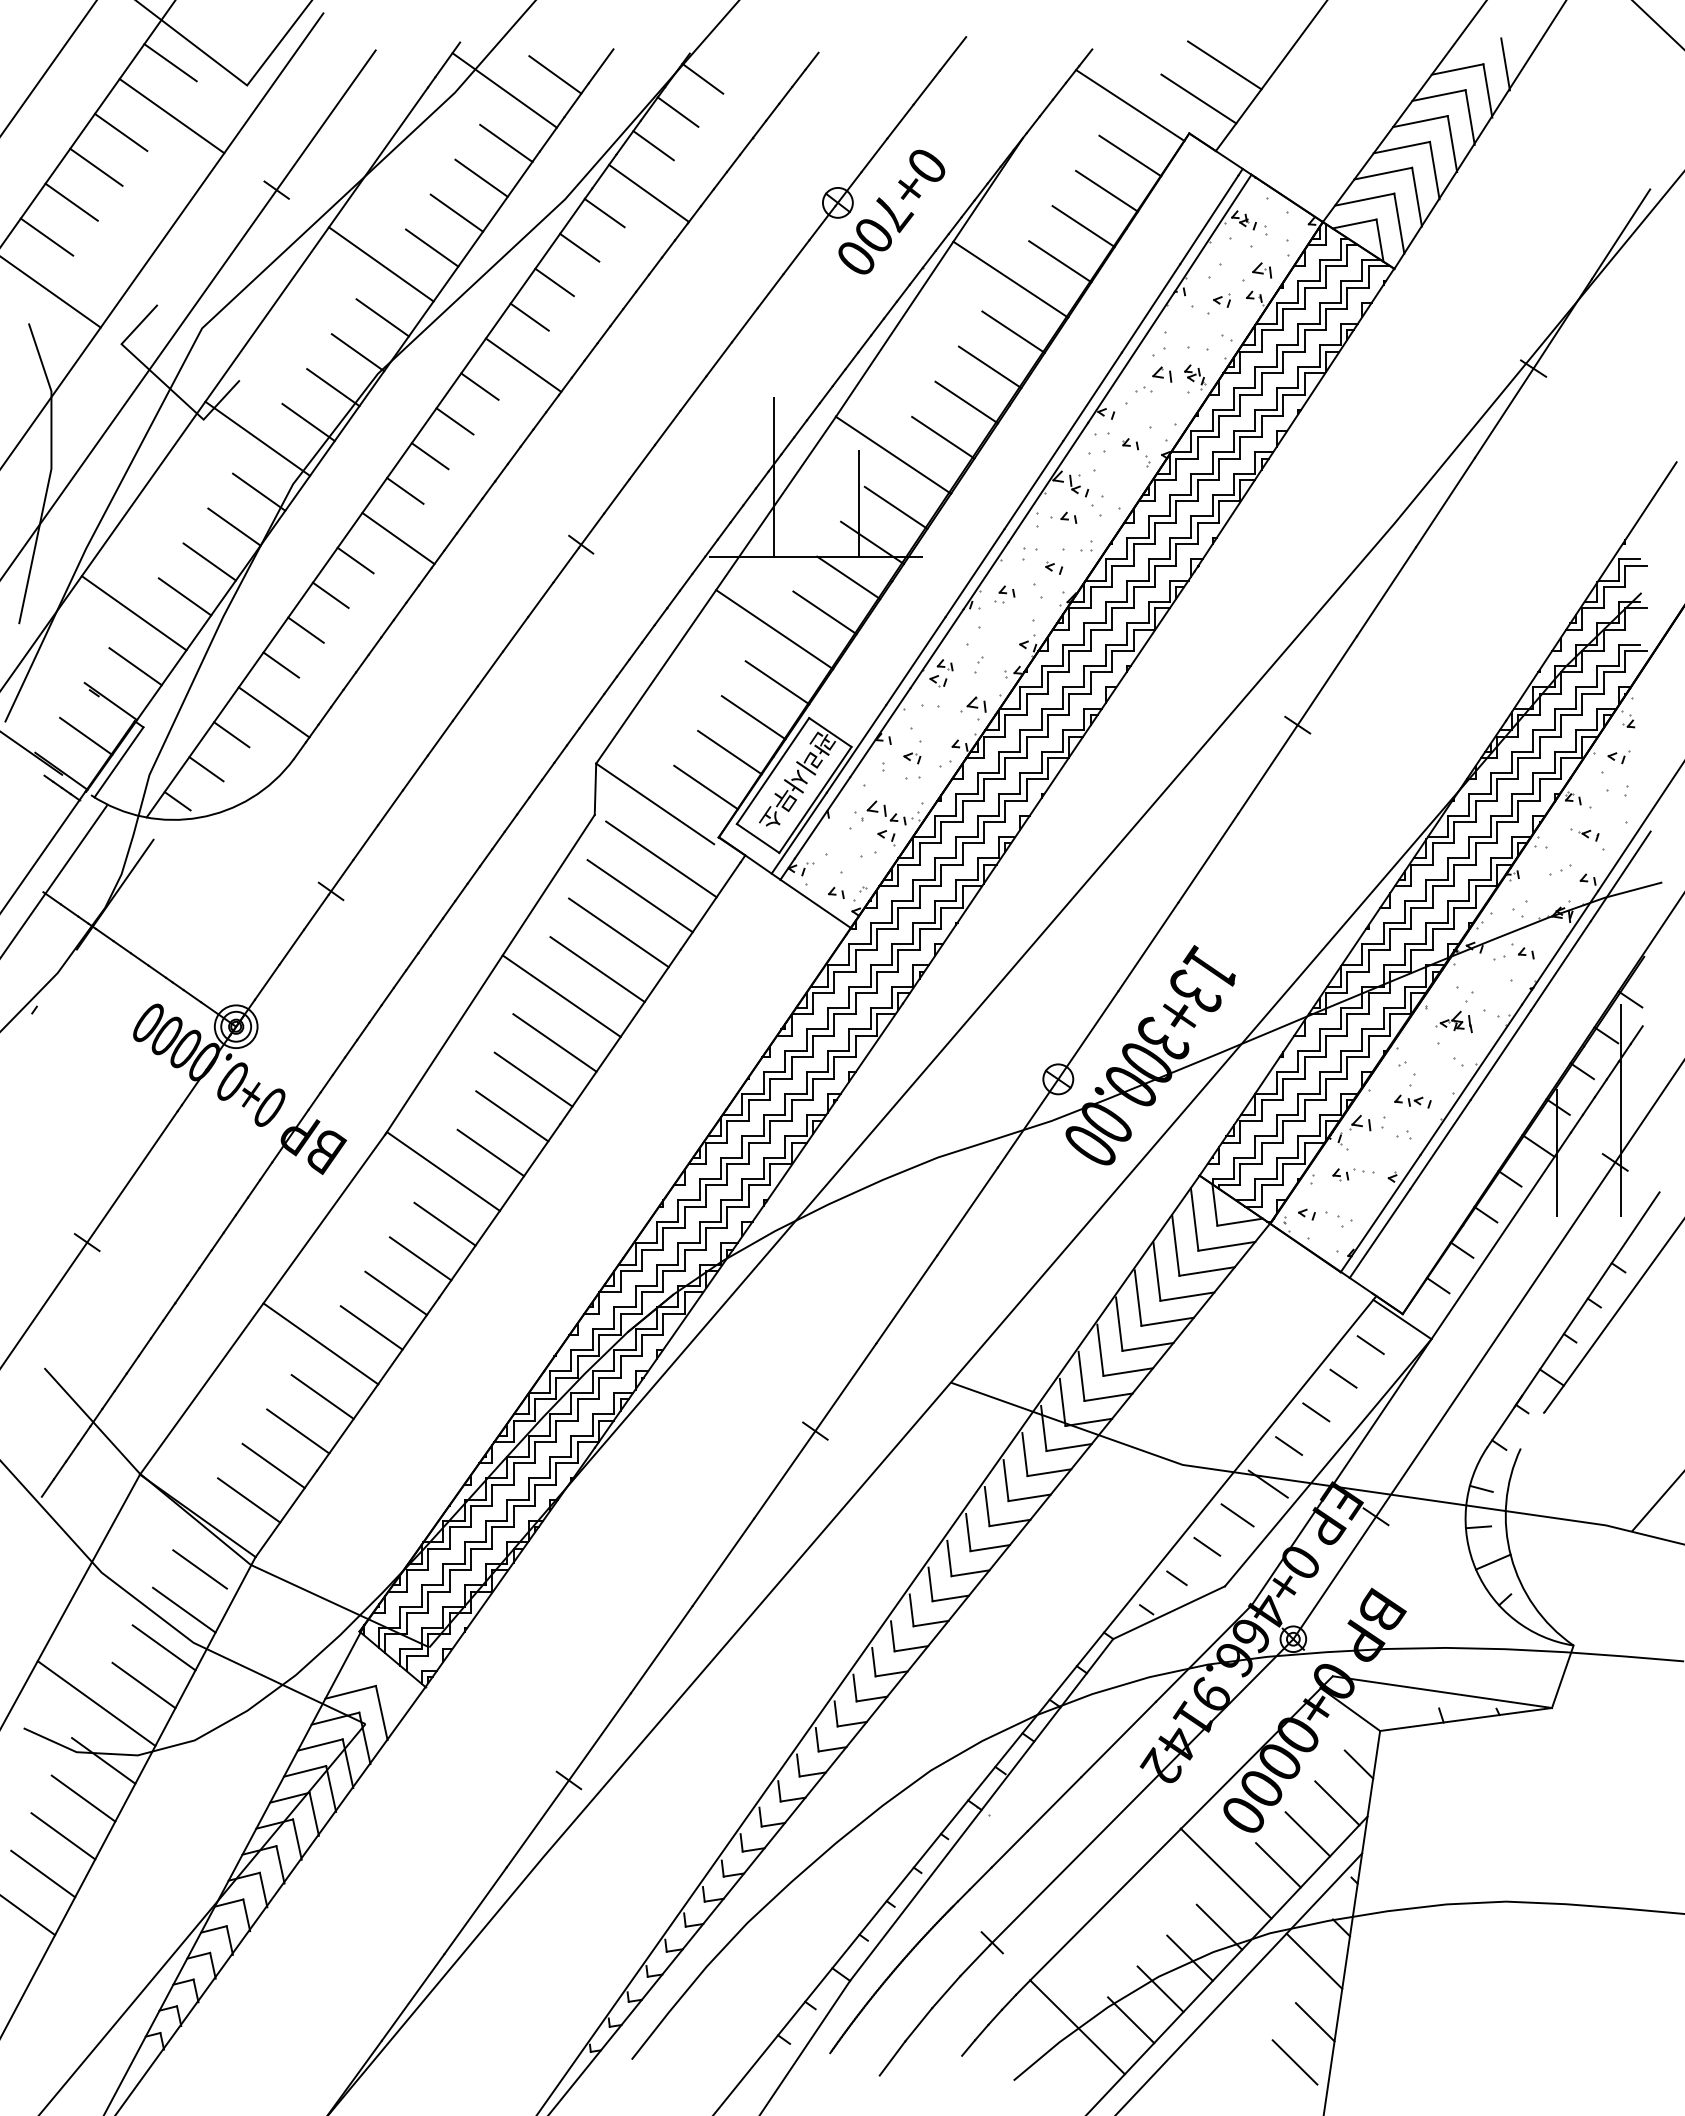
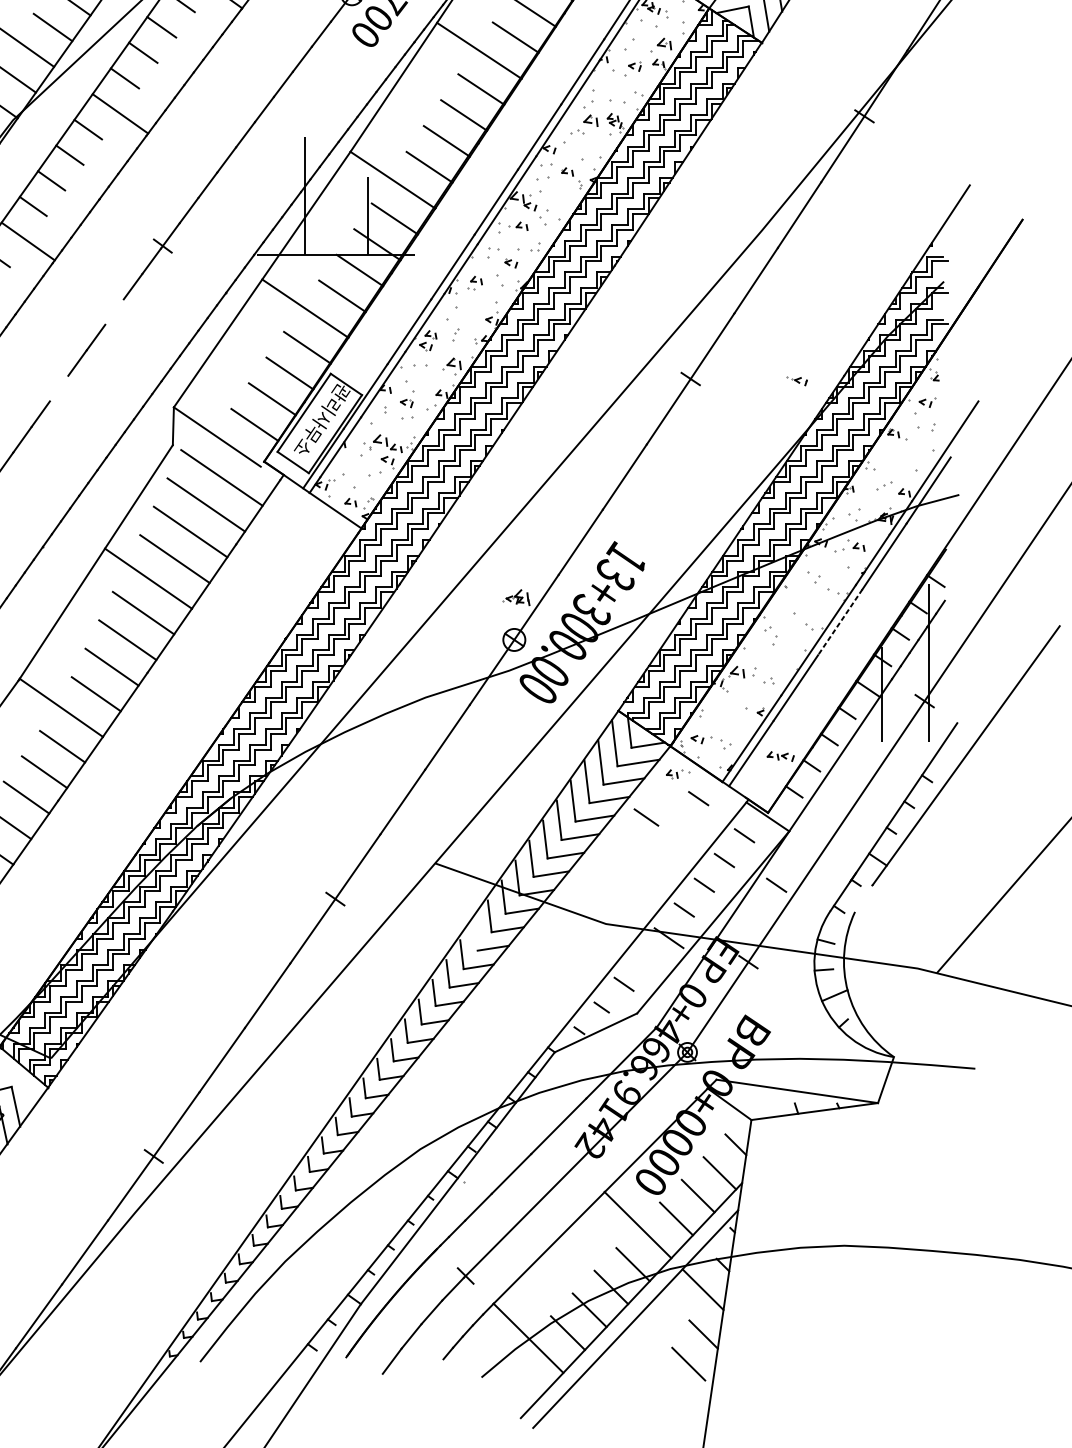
line: (515, 634) -> (114, 312), removed
line: (439, 737) -> (58, 388), removed
part: (1584, 834) -> (796, 380), moved
part: (1453, 1021) -> (515, 597), moved
line: (1500, 1055) -> (840, 622), solid -> dashed
part: (1412, 1101) -> (780, 756), moved
part: (1348, 1174) -> (678, 774), moved
line: (1308, 1294) -> (698, 798), added
line: (1414, 1412) -> (776, 885), added
line: (1005, 1480) -> (475, 935), removed
line: (1237, 1515) -> (646, 817), moved

